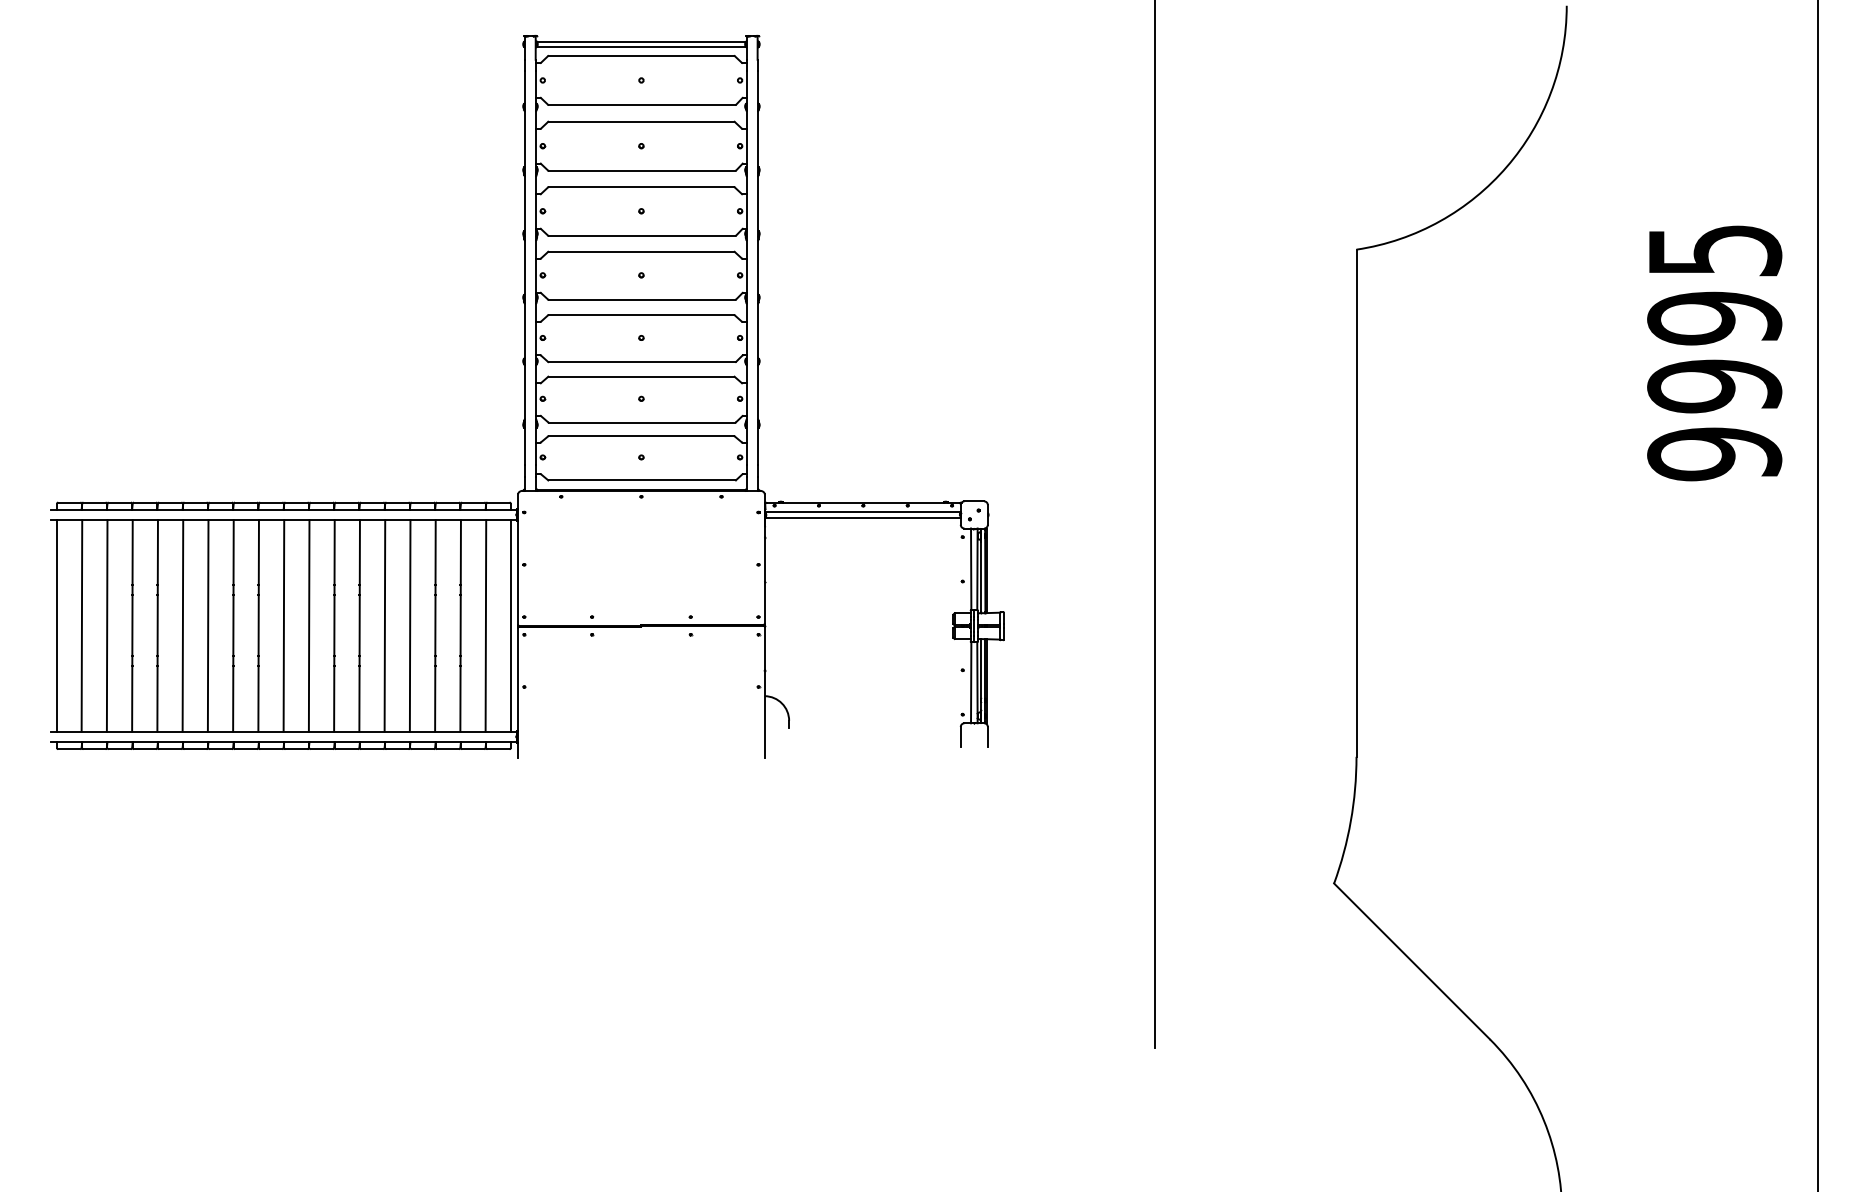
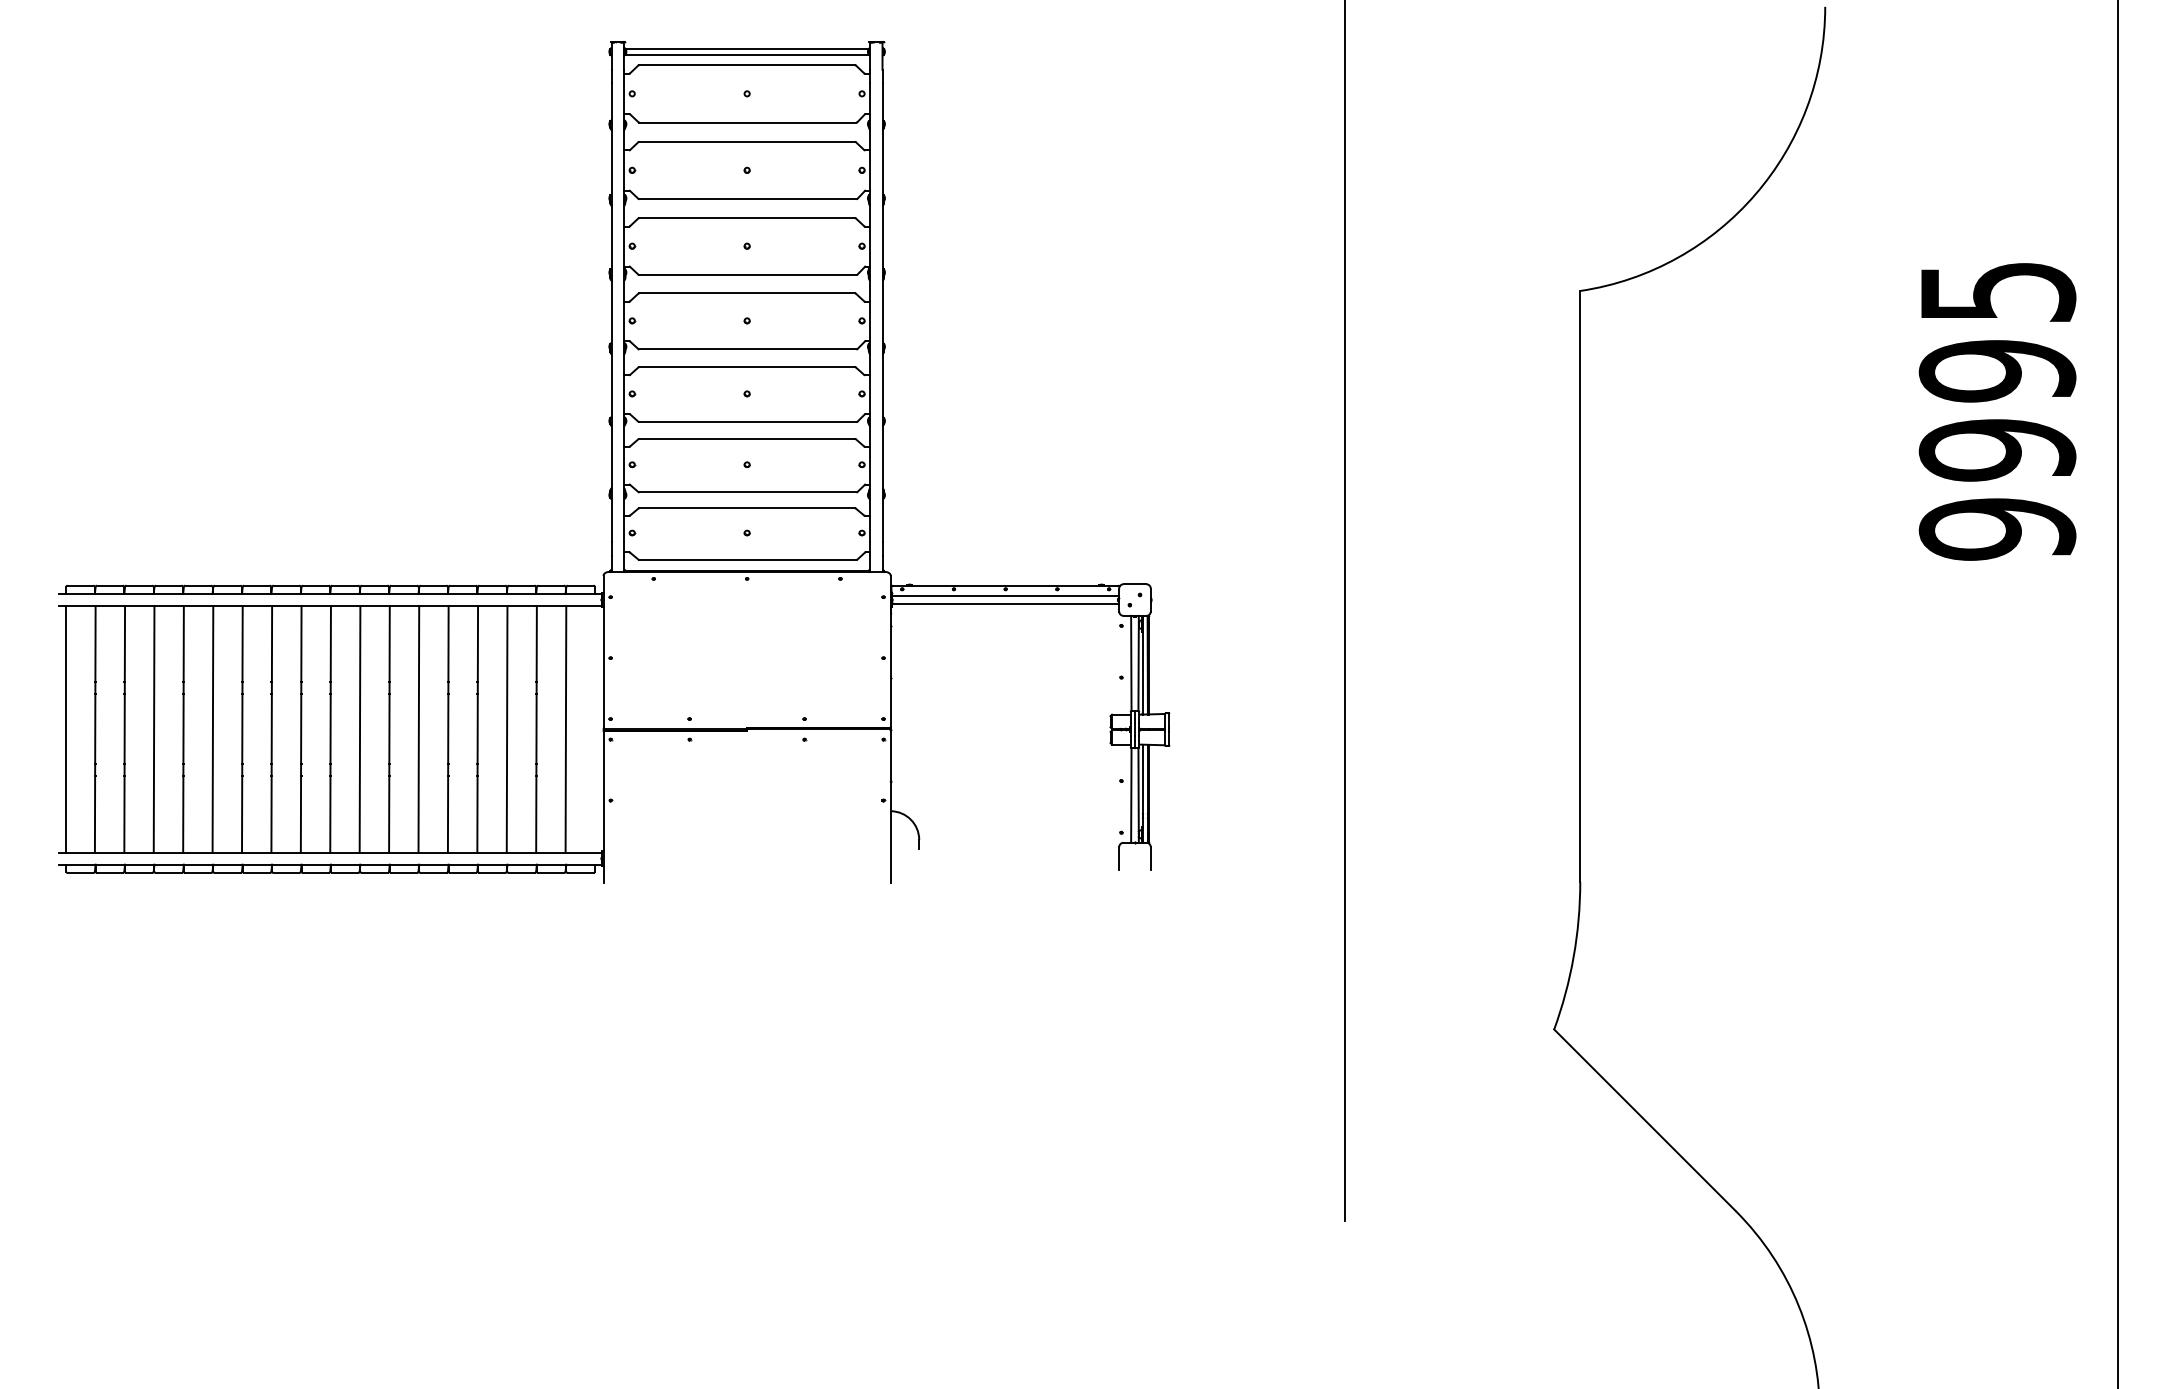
line: (511, 626) -> (595, 729), removed

